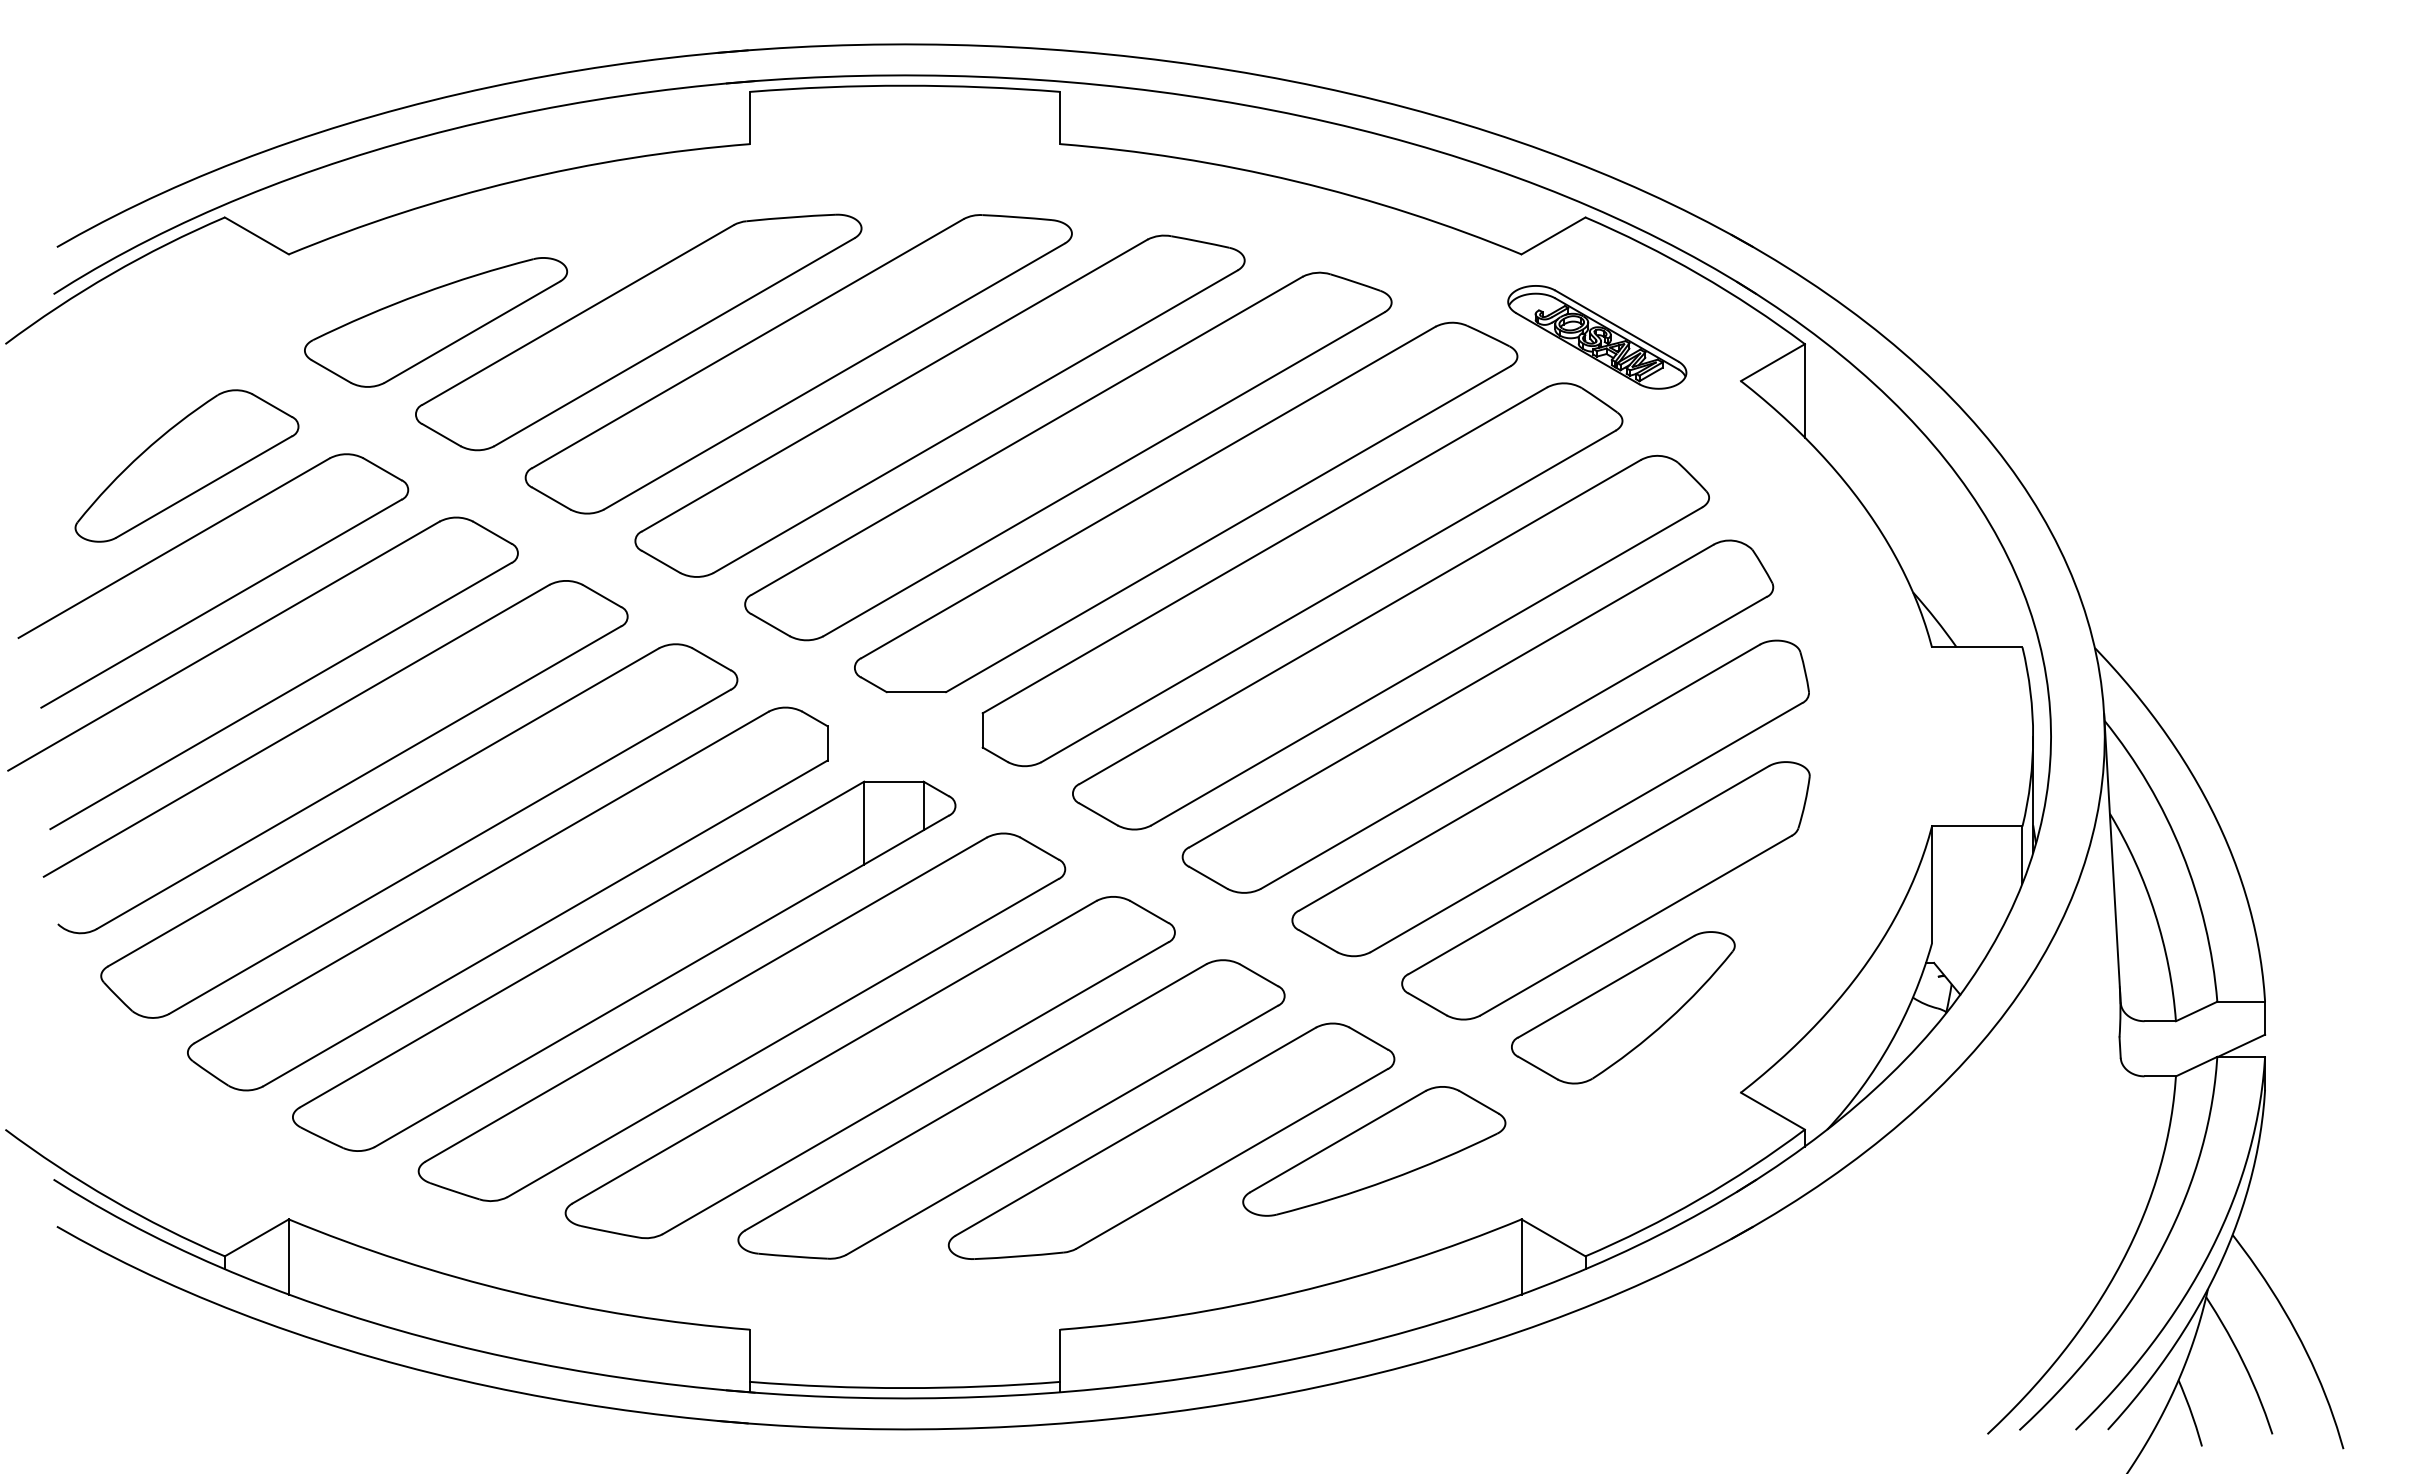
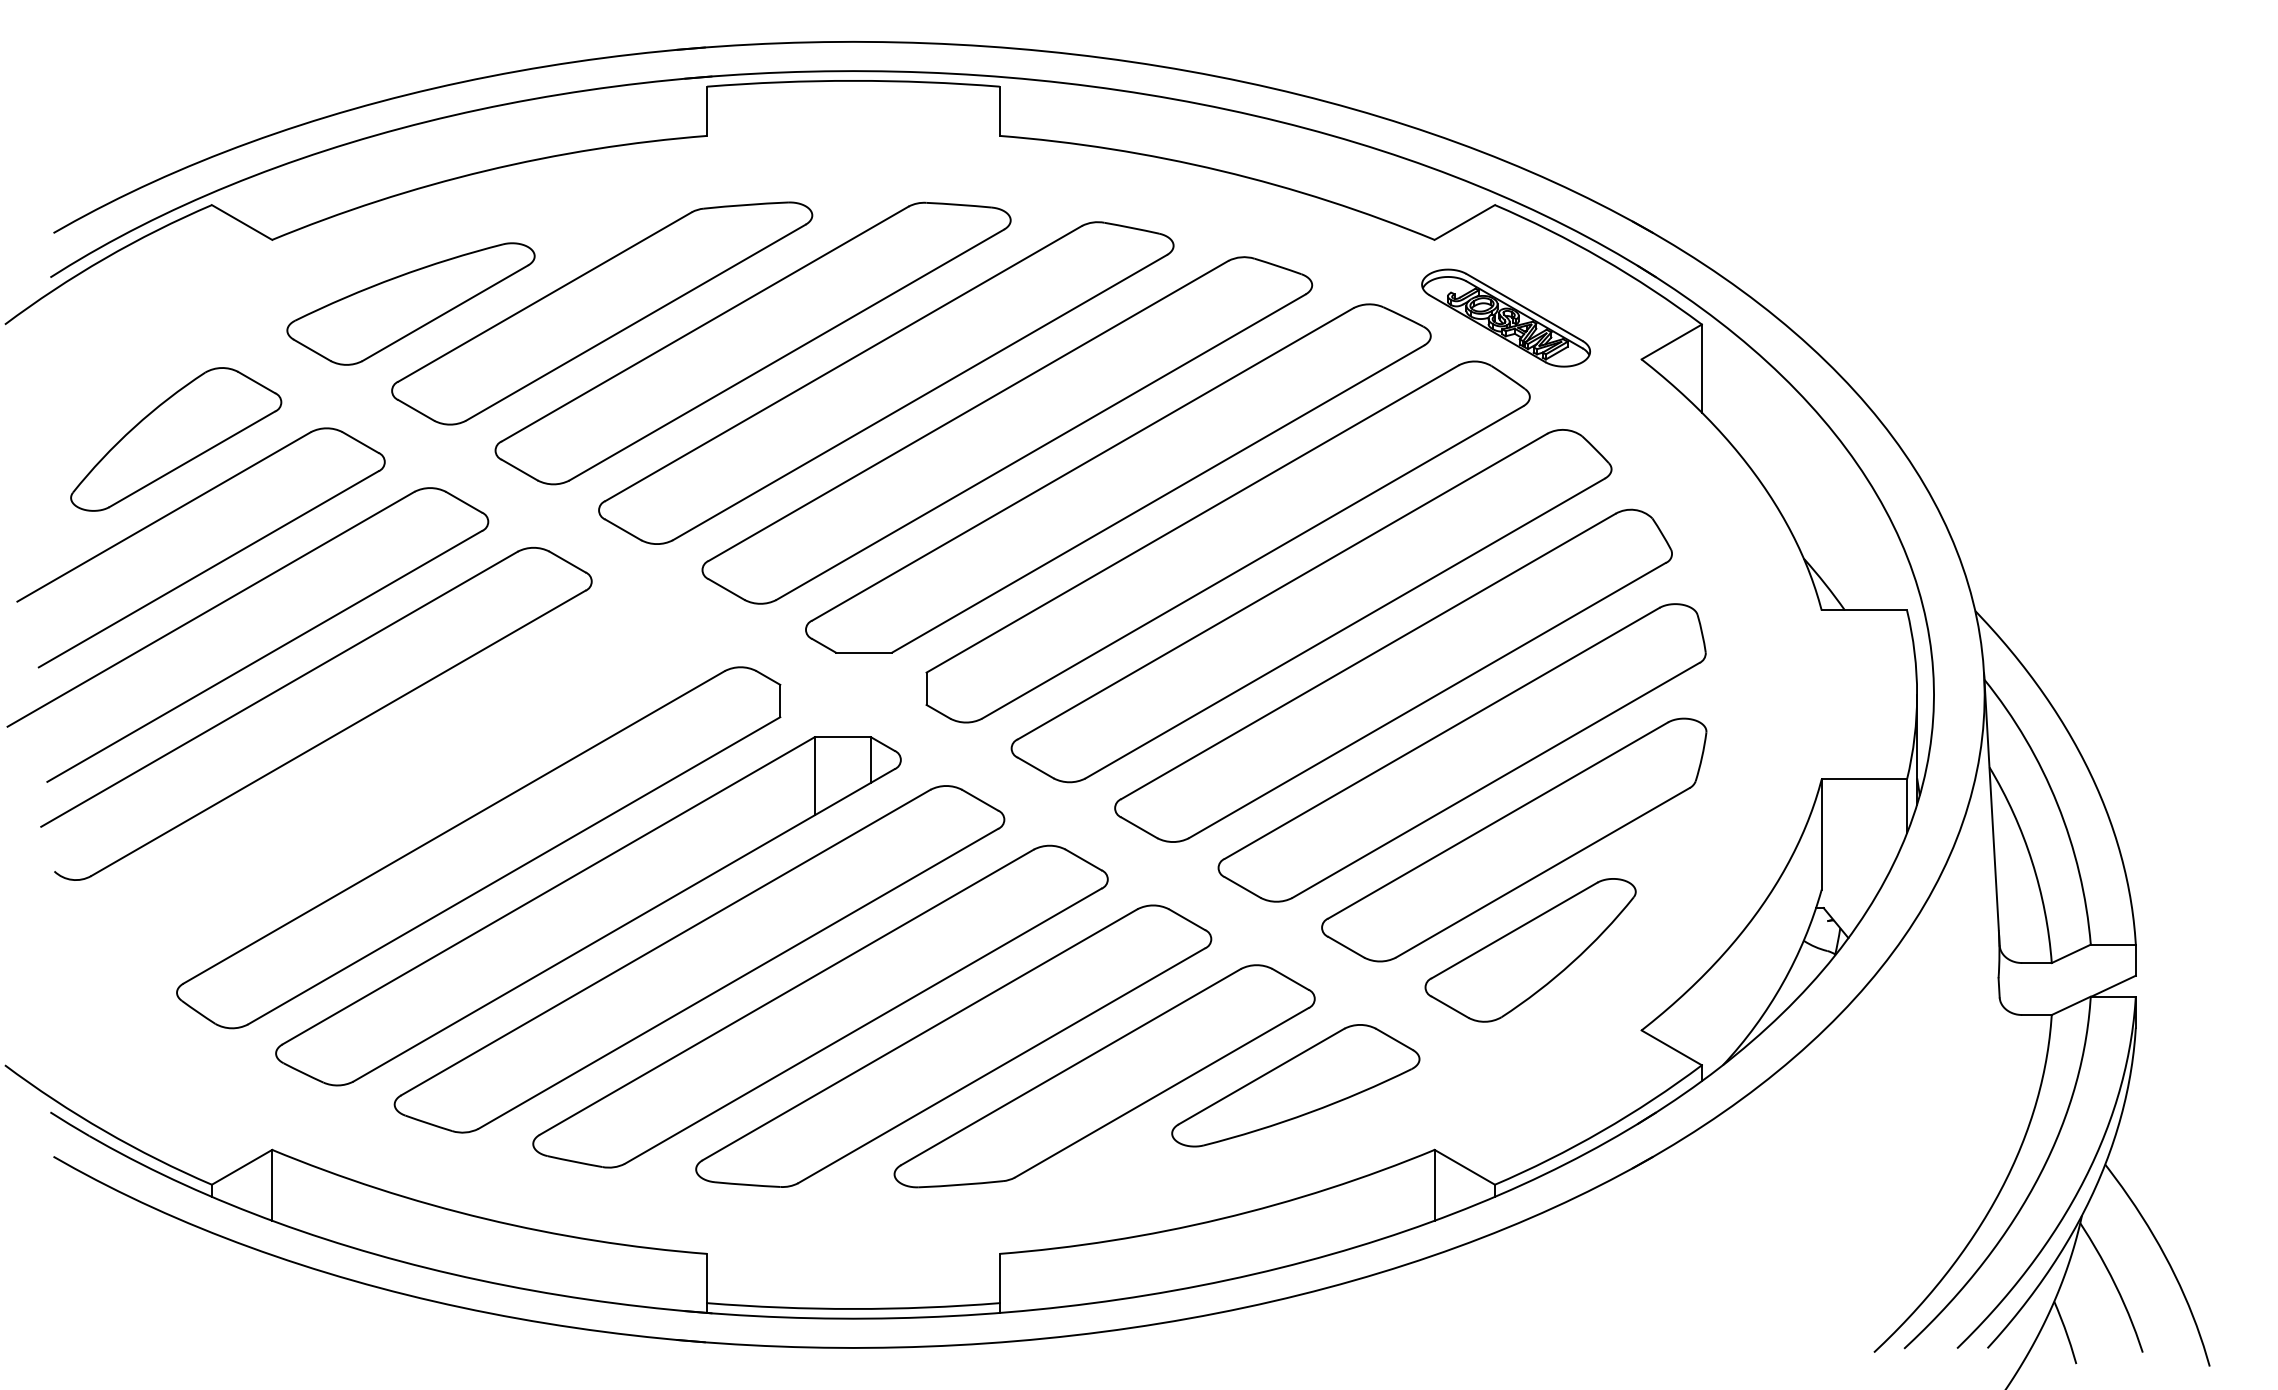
part: (419, 830) -> (395, 783), removed

